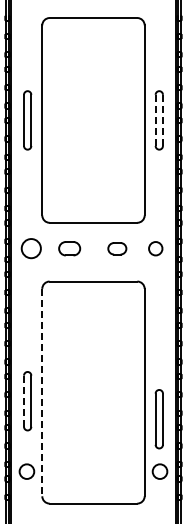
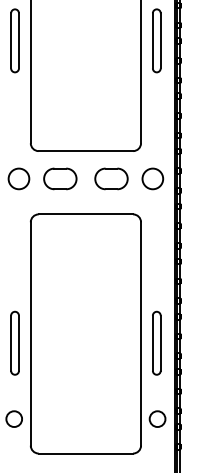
line: (155, 120) -> (152, 40), dashed -> solid
line: (162, 120) -> (160, 40), dashed -> solid
part: (69, 248) -> (60, 178), size x1.43
part: (117, 248) -> (111, 178), size x1.67
circle: (155, 248) -> (152, 178), size x1.43
line: (42, 392) -> (31, 333), dashed -> solid
line: (24, 401) -> (11, 343), dashed -> solid
part: (158, 419) -> (155, 343), moved

